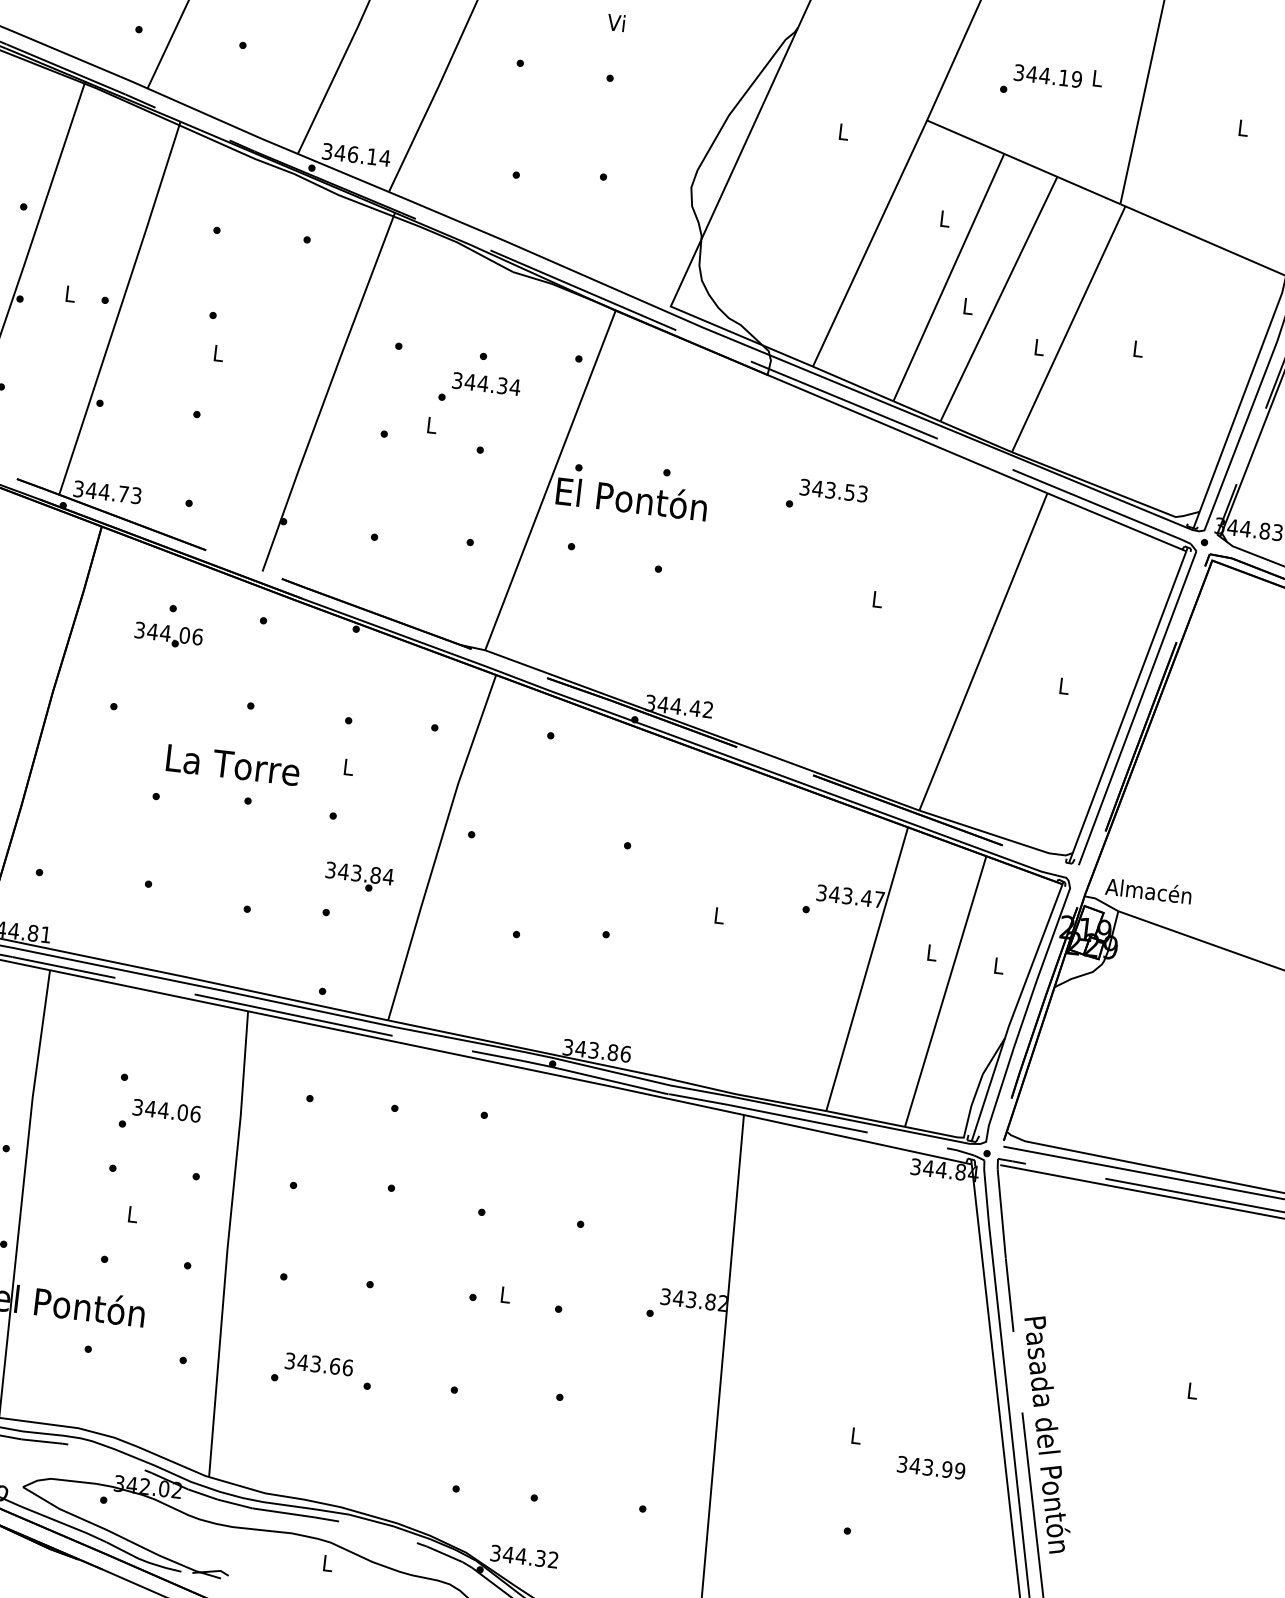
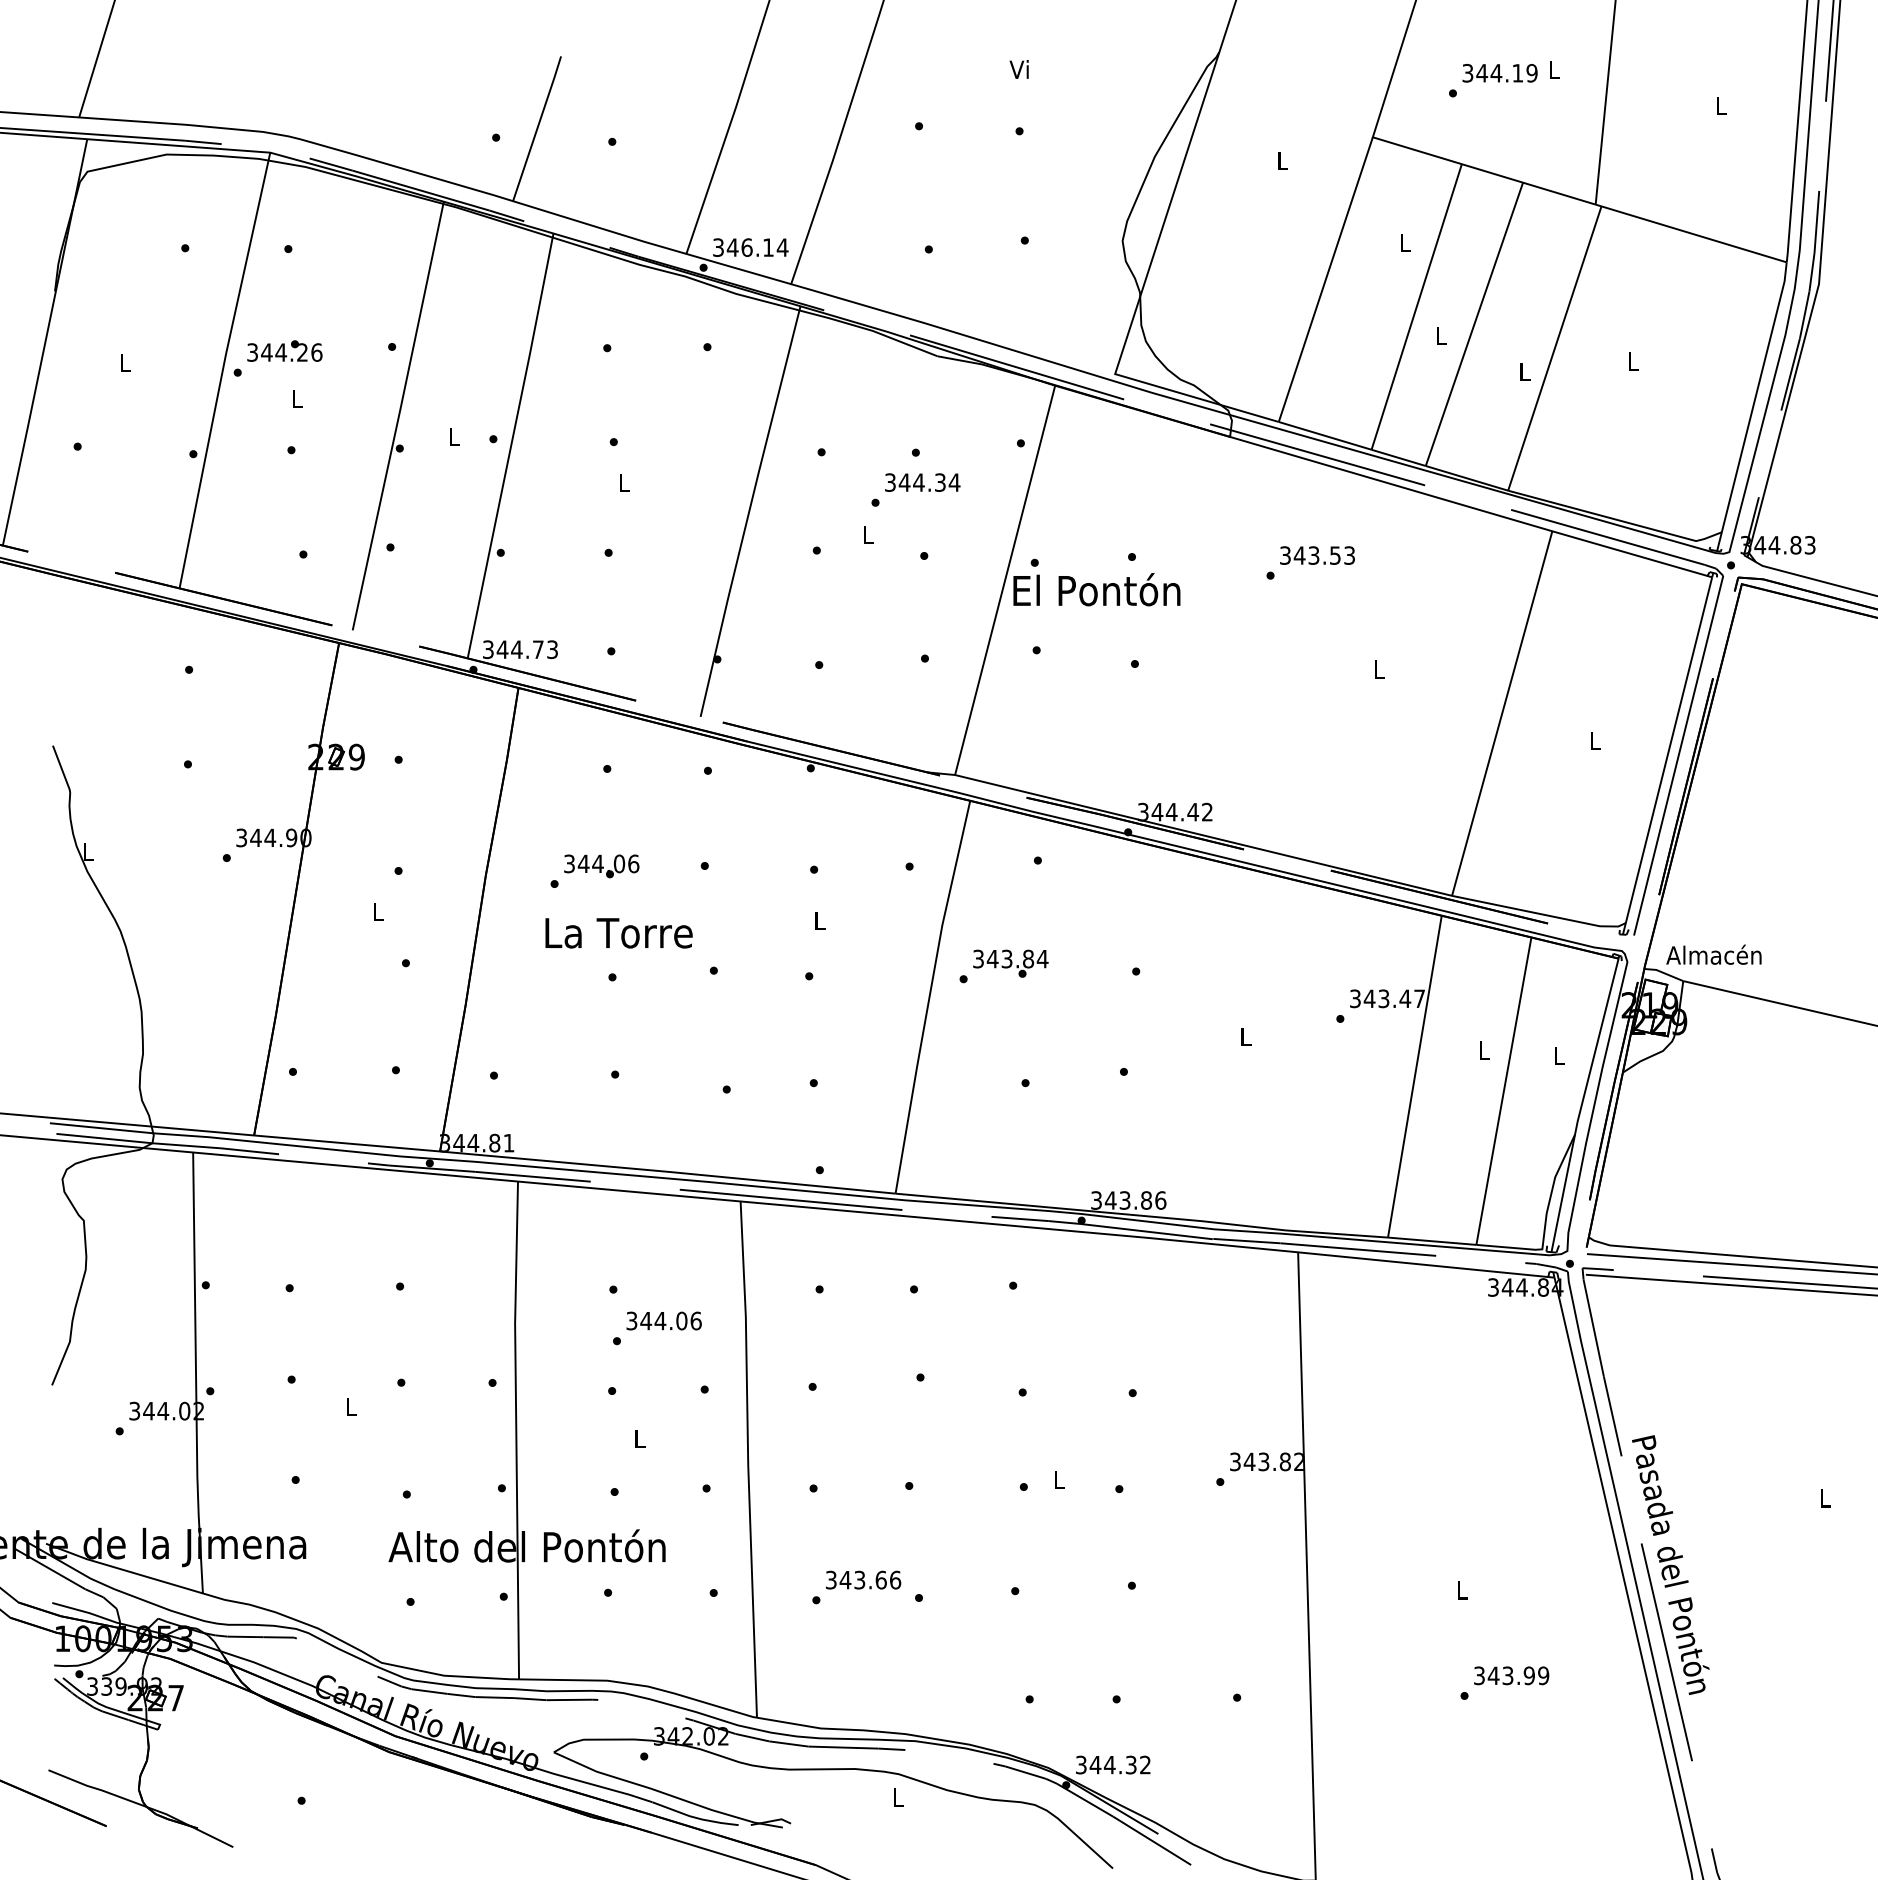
text: (168, 635) -> (601, 866), moved
text: (232, 765) -> (618, 933), moved
text: (359, 877) -> (1010, 963), moved
text: (931, 1467) -> (1511, 1675), moved

